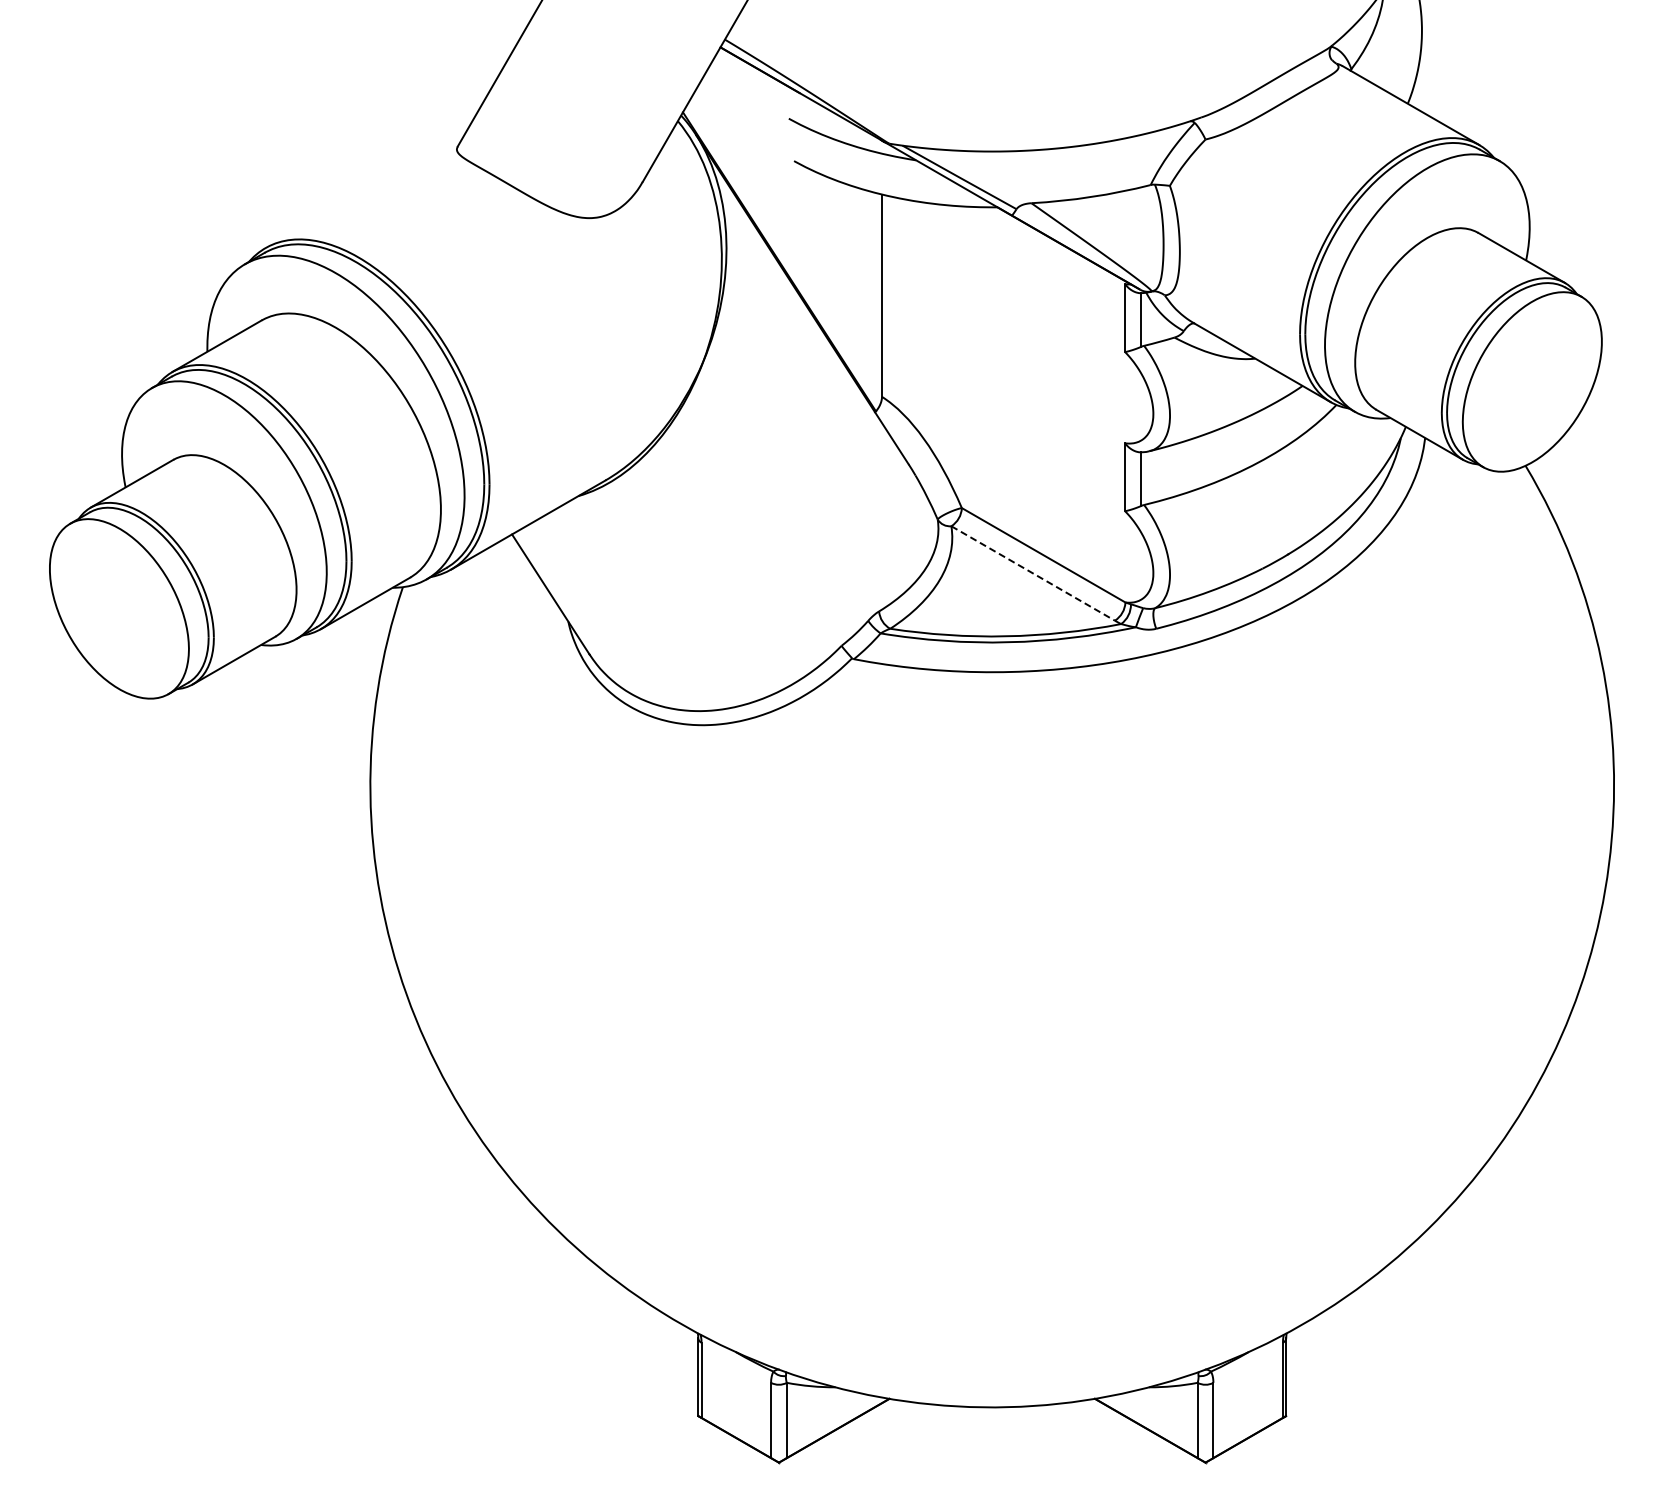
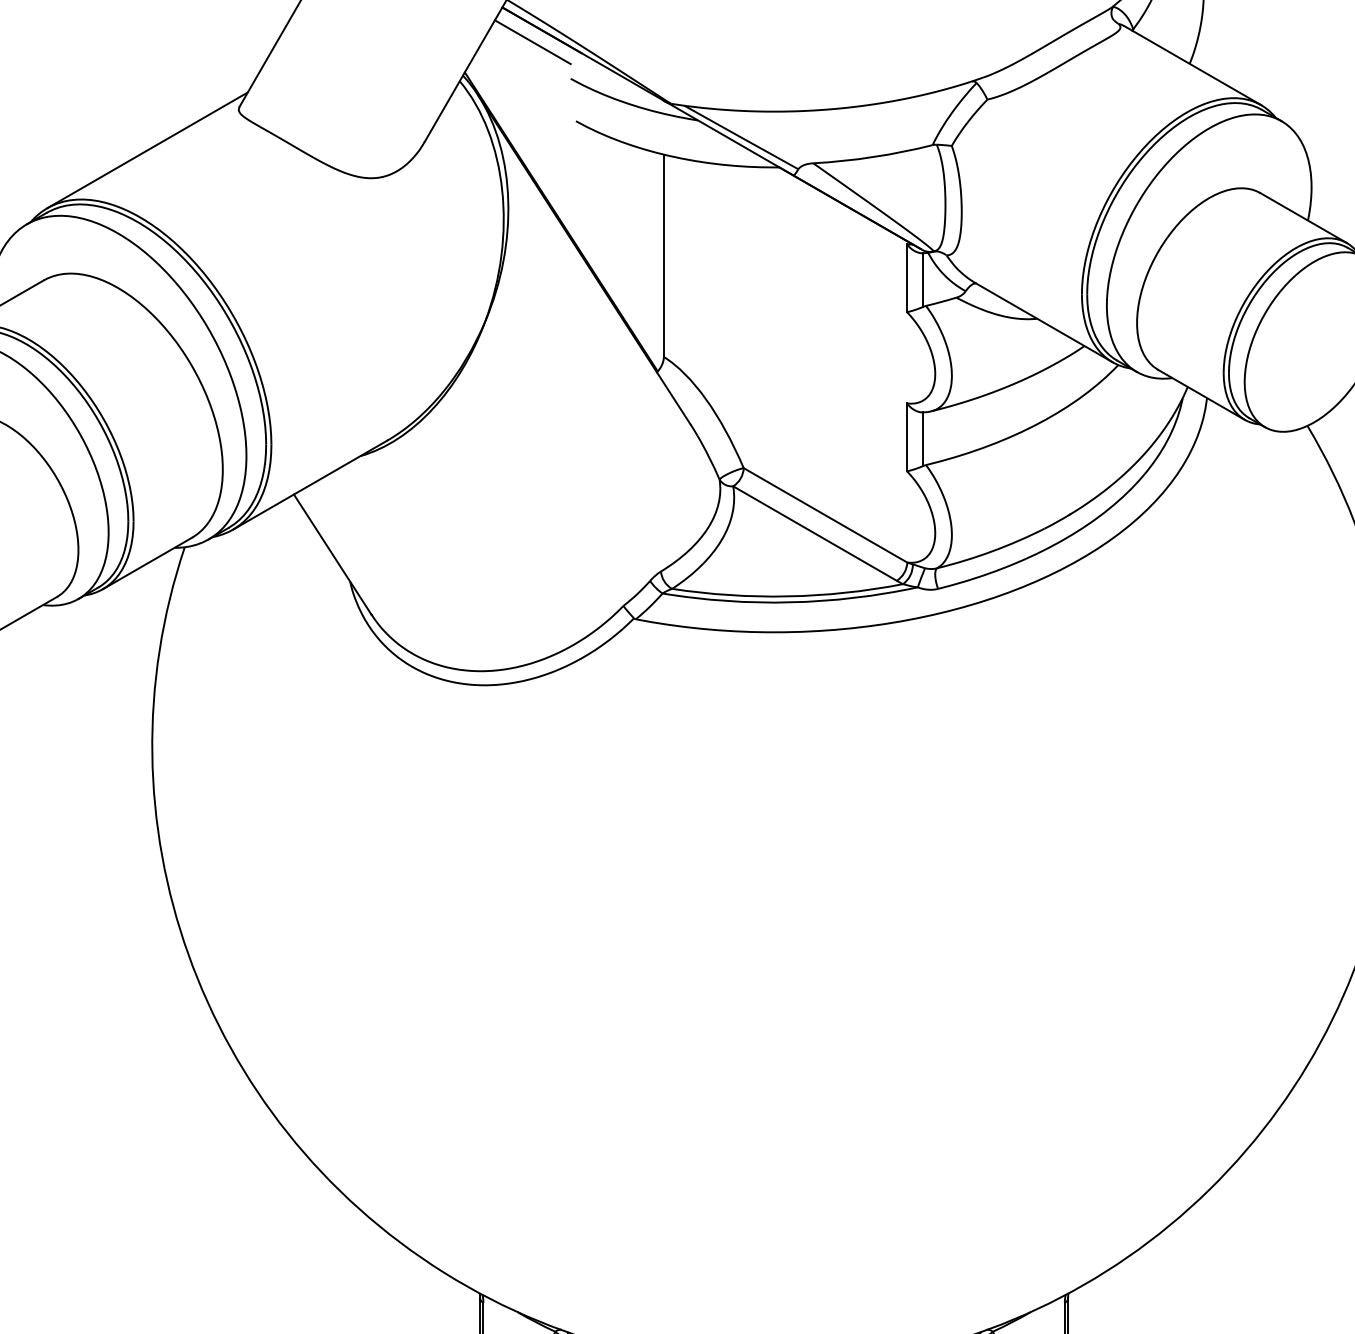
line: (750, 81) -> (532, 41), added
line: (365, 190) -> (147, 150), added
line: (1033, 573) -> (815, 533), dashed -> solid

